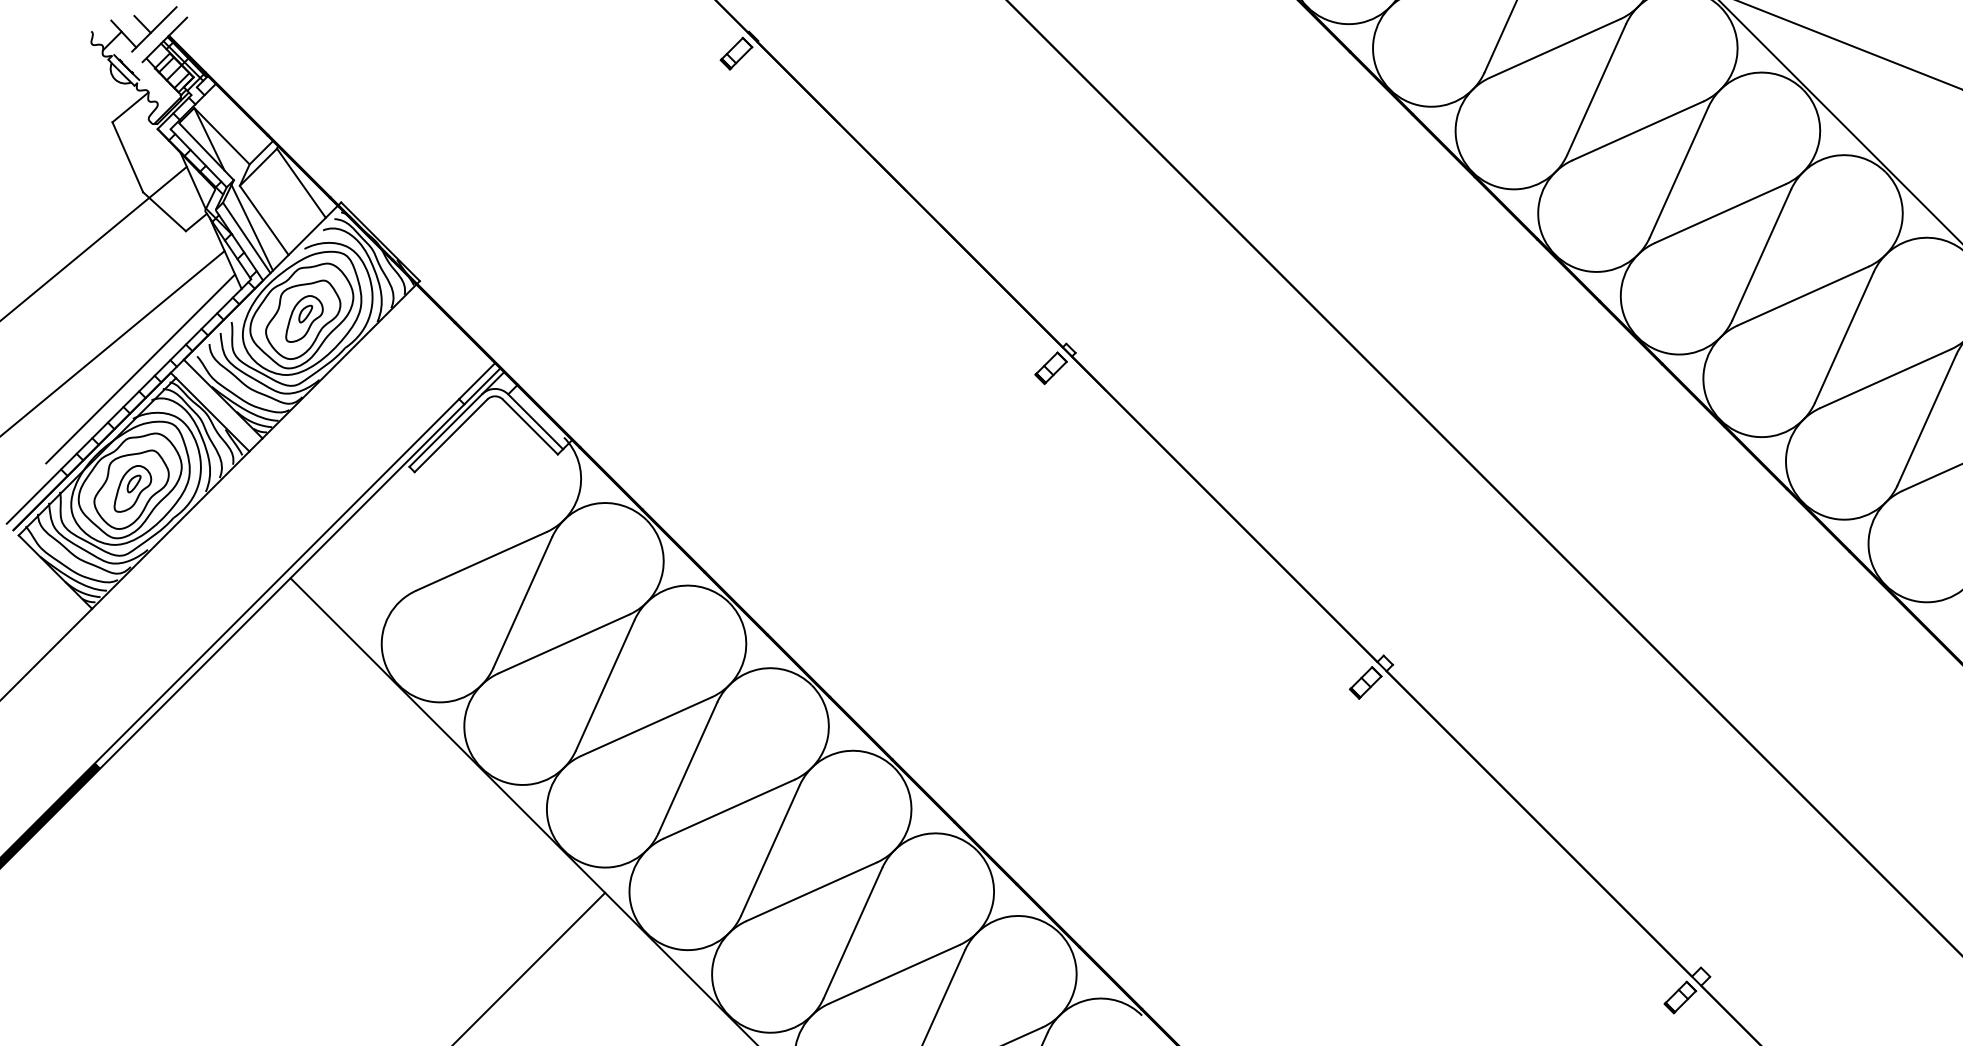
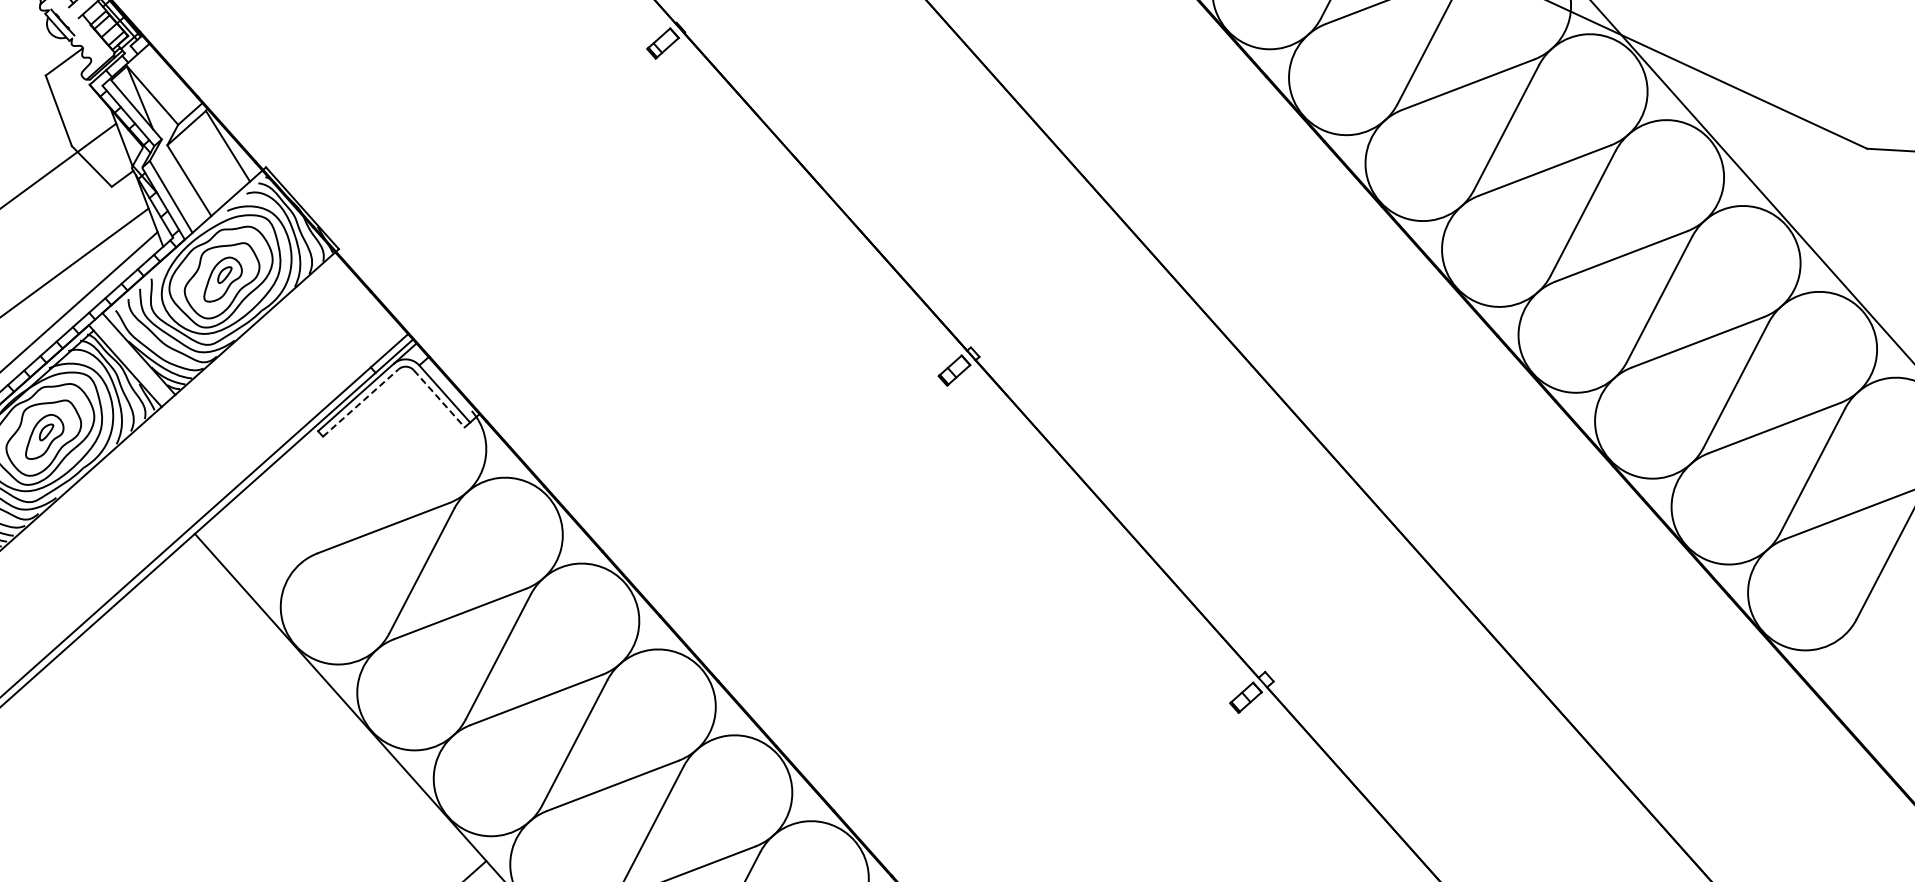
line: (251, 227) -> (176, 186), removed
line: (530, 427) -> (439, 399), solid -> dashed
line: (451, 435) -> (361, 402), solid -> dashed

